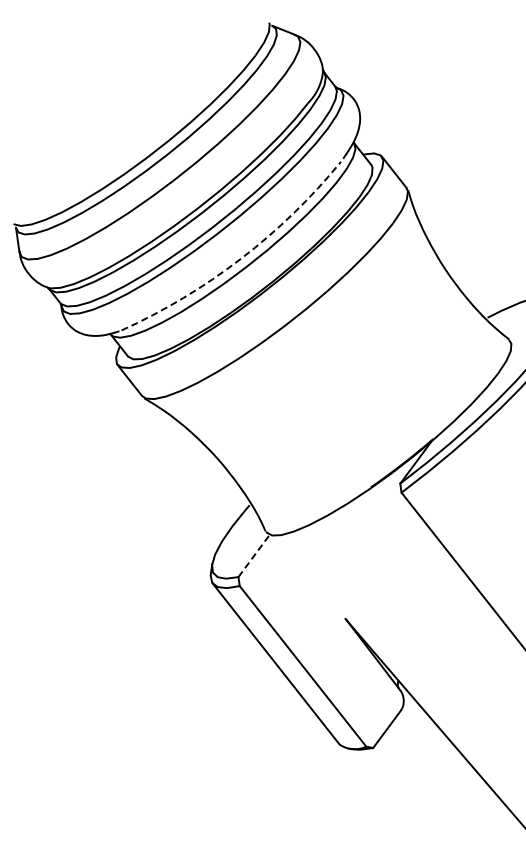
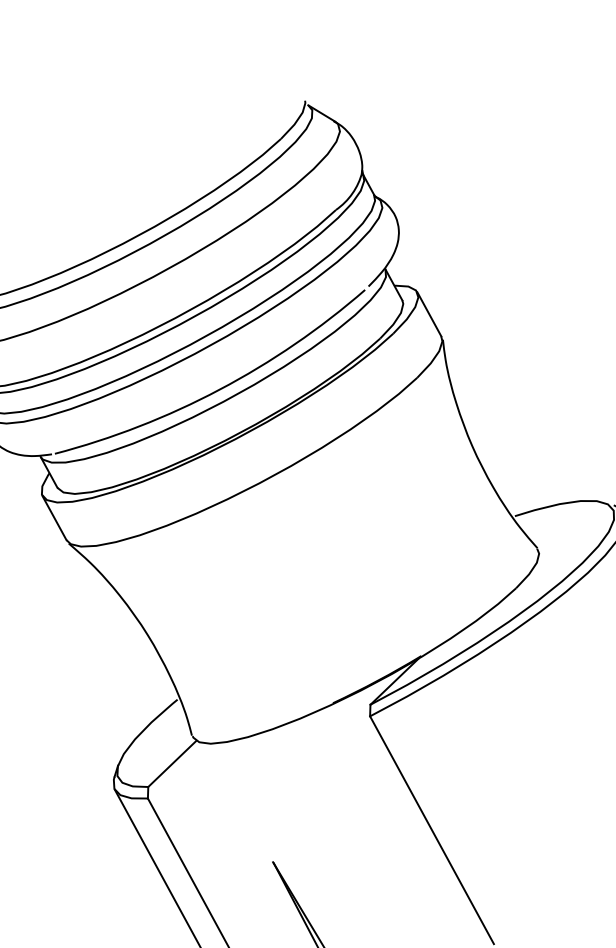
arc: (241, 258) -> (220, 389), dashed -> solid
line: (254, 555) -> (172, 763), dashed -> solid

